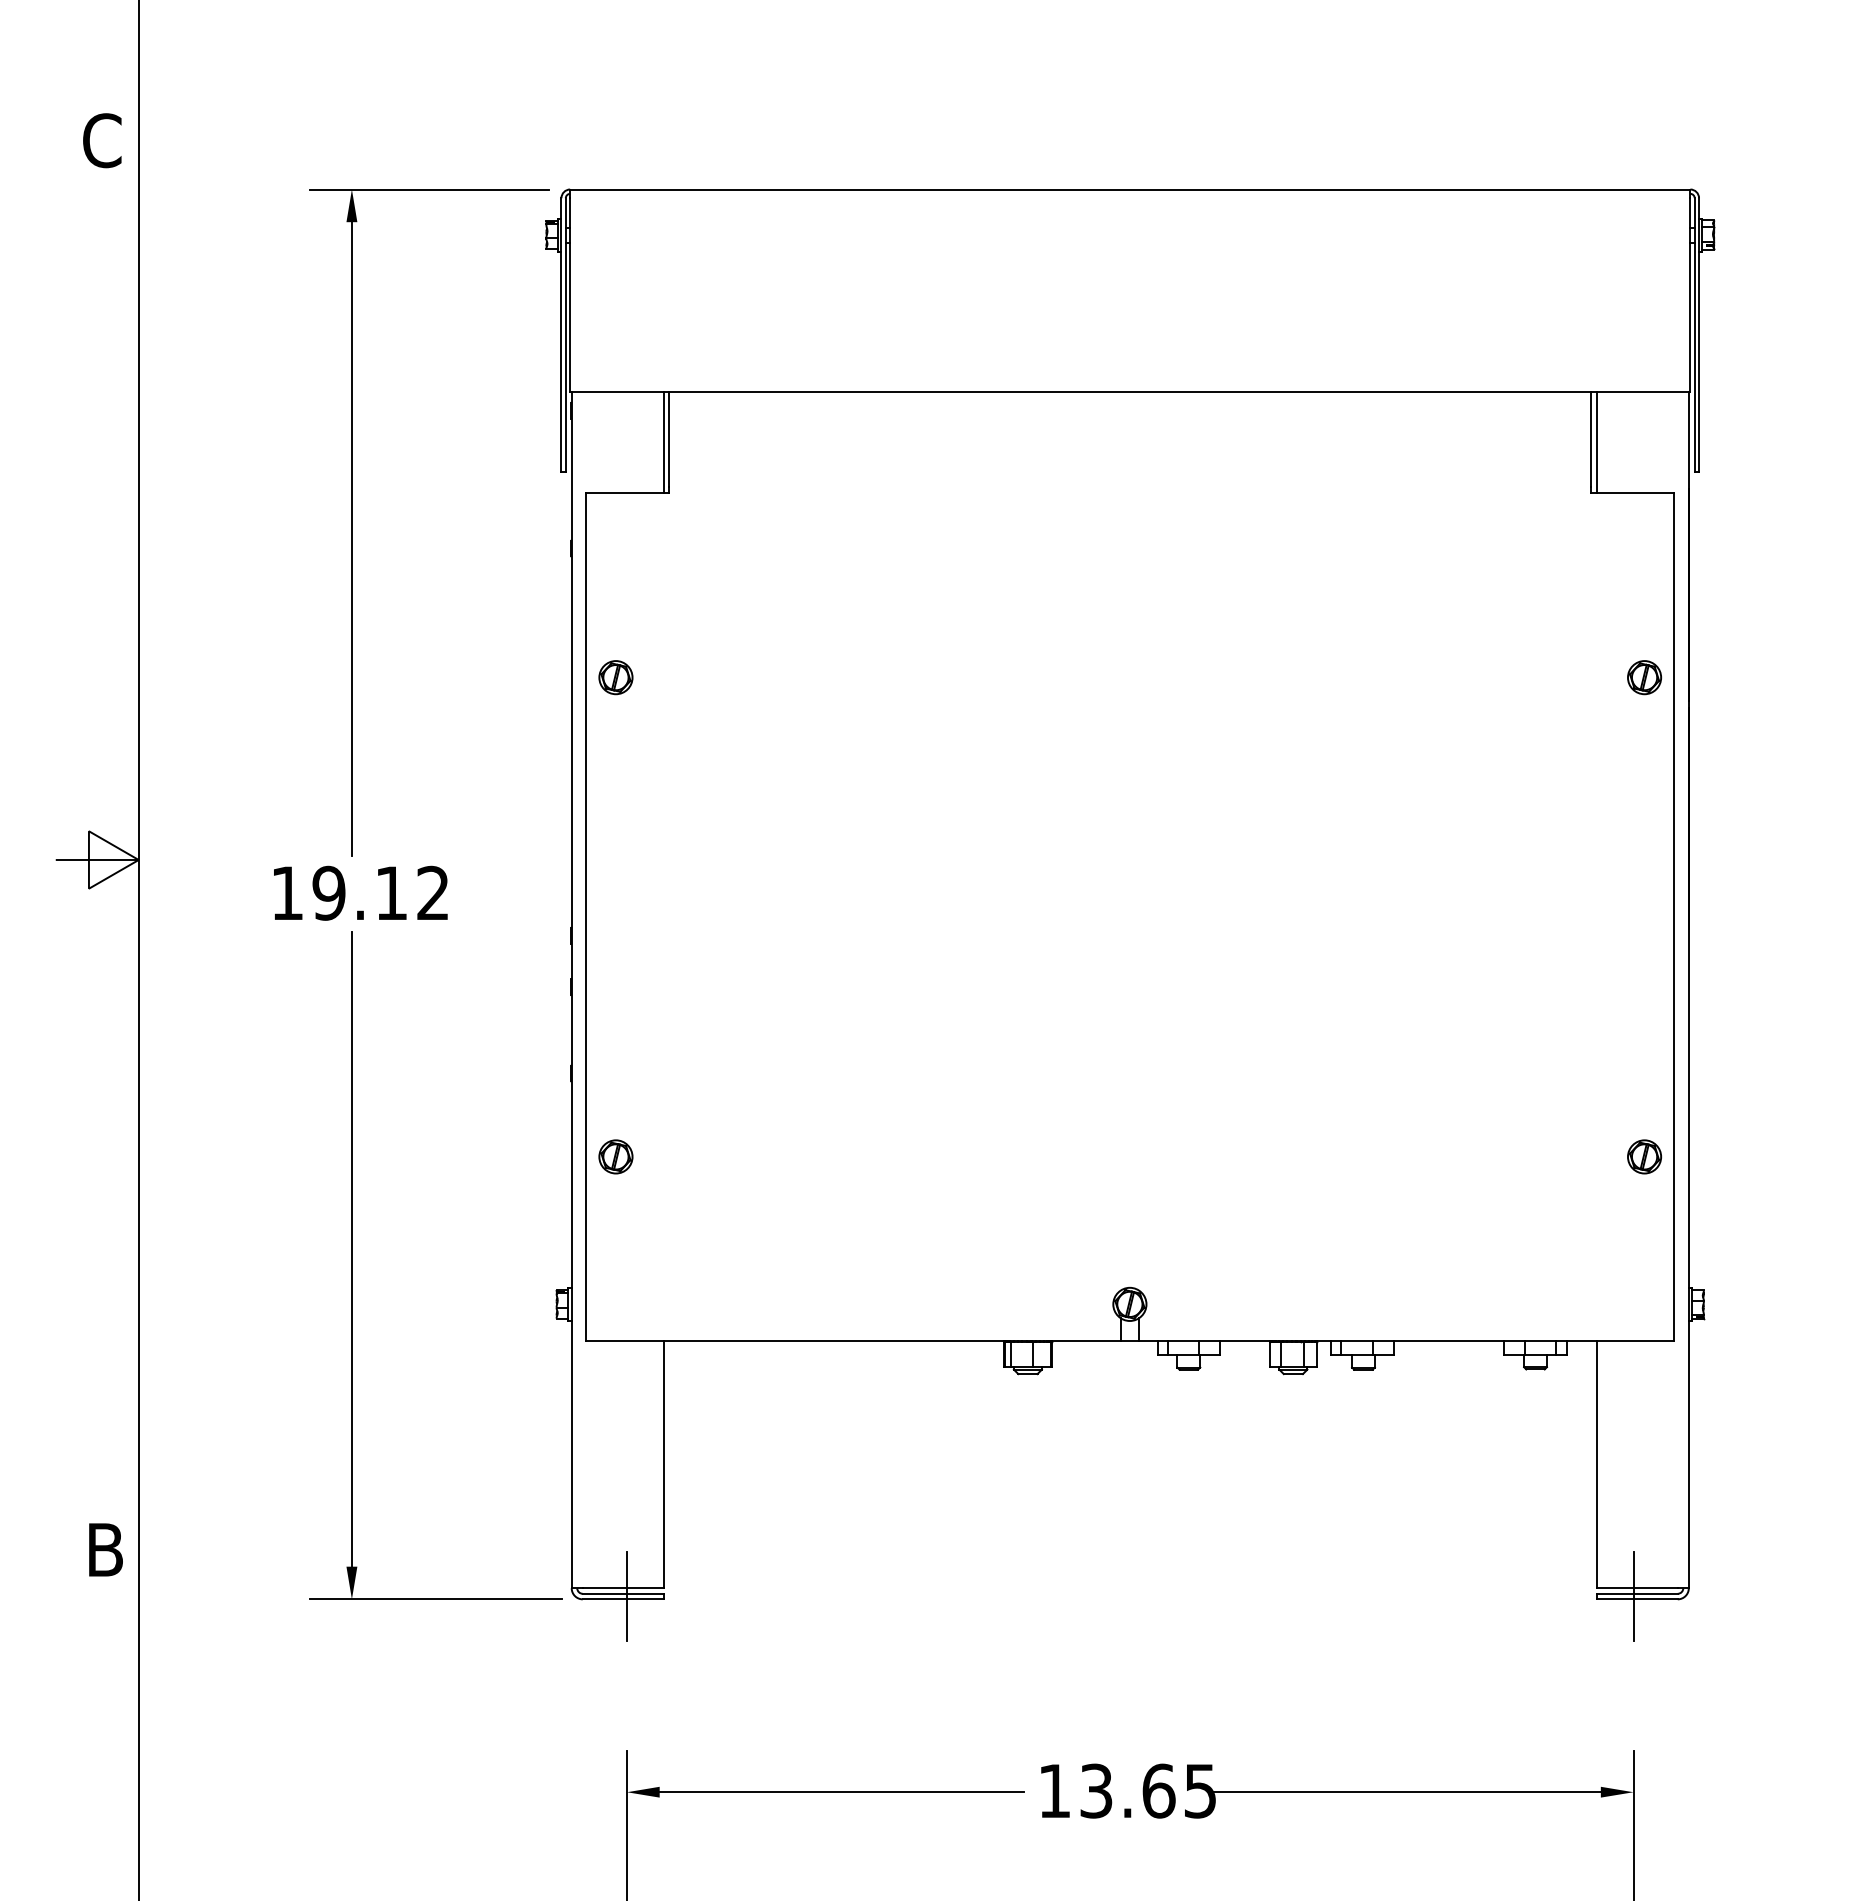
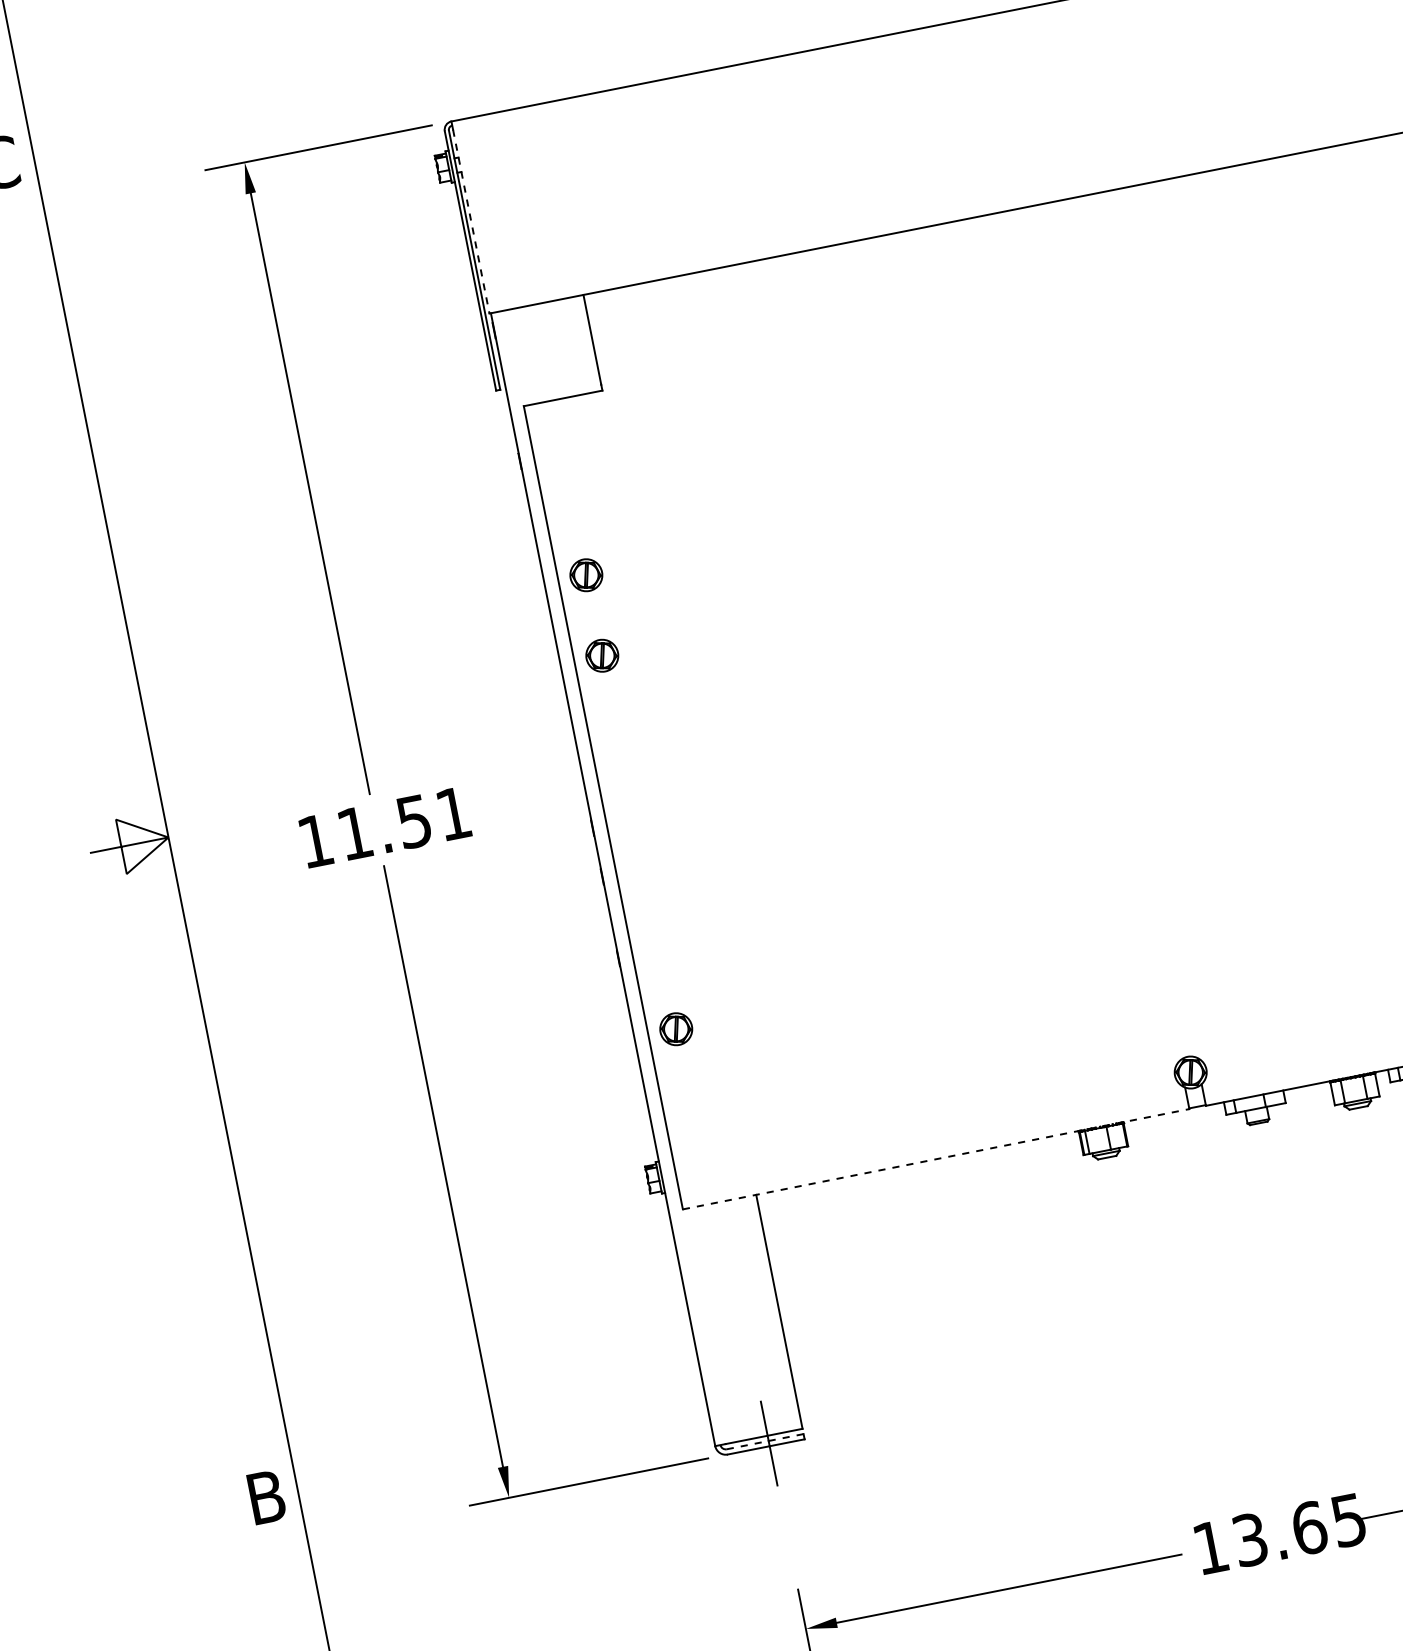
line: (570, 295) -> (471, 221), solid -> dashed
line: (663, 442) -> (587, 343), removed
part: (615, 762) -> (601, 655), added
text: (380, 892) -> (403, 822), 19.12 -> 11.51
line: (854, 1341) -> (936, 1159), solid -> dashed
line: (623, 1593) -> (765, 1441), solid -> dashed

